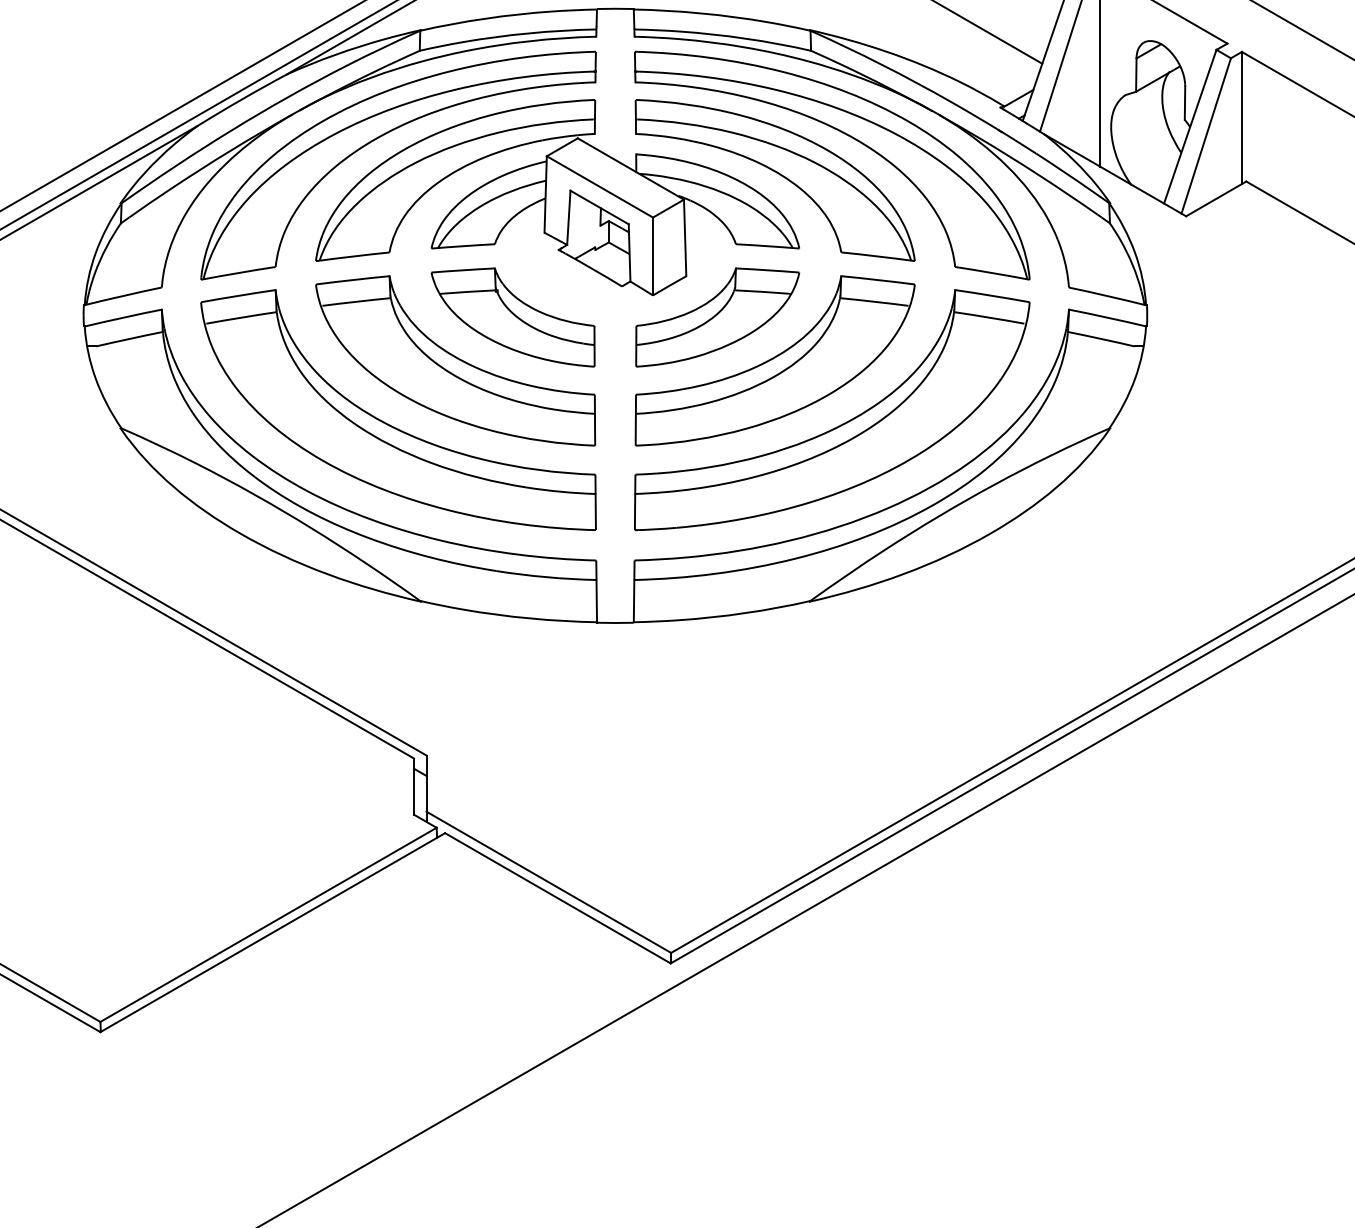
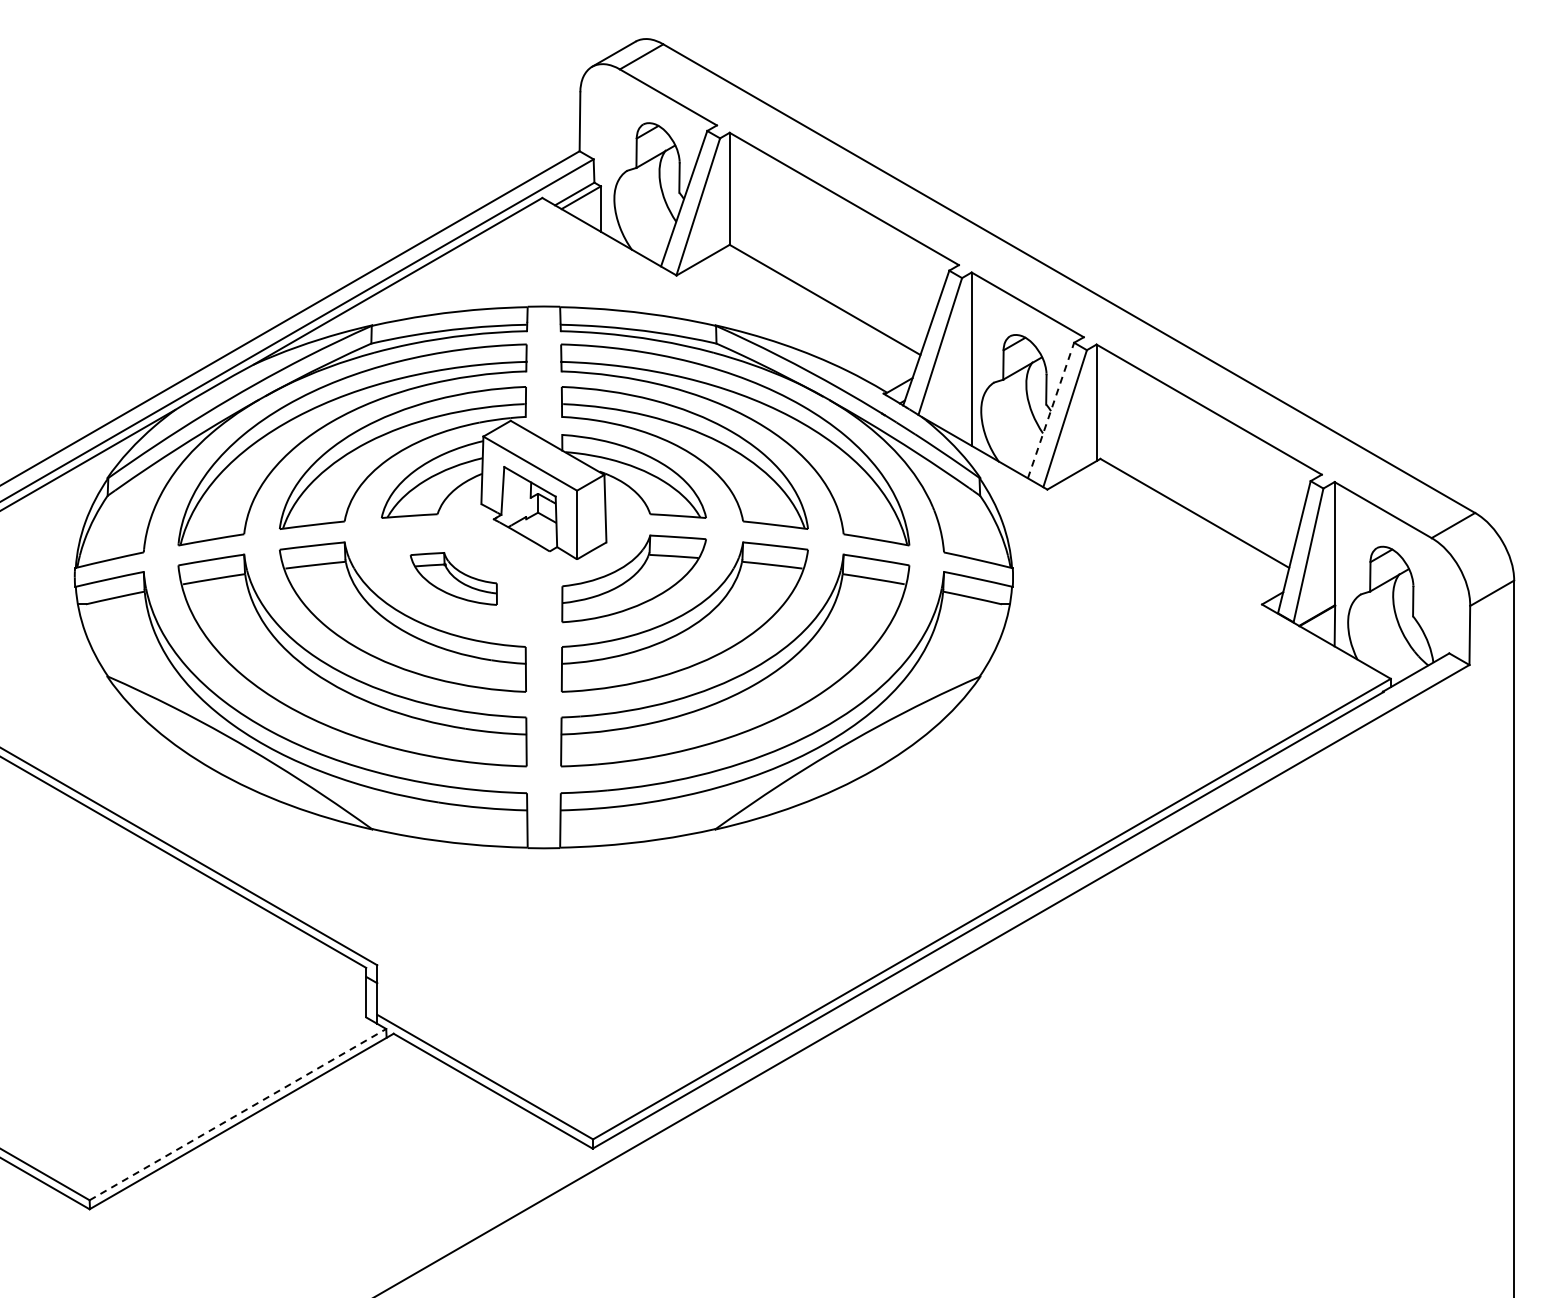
line: (1190, 126) -> (1051, 410), solid -> dashed
part: (512, 317) -> (453, 578), size x0.6
line: (269, 924) -> (238, 1114), solid -> dashed

